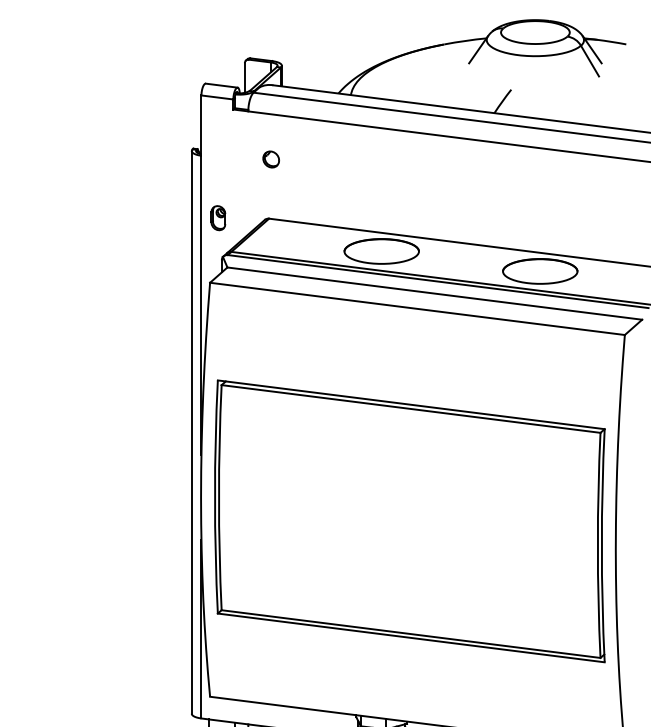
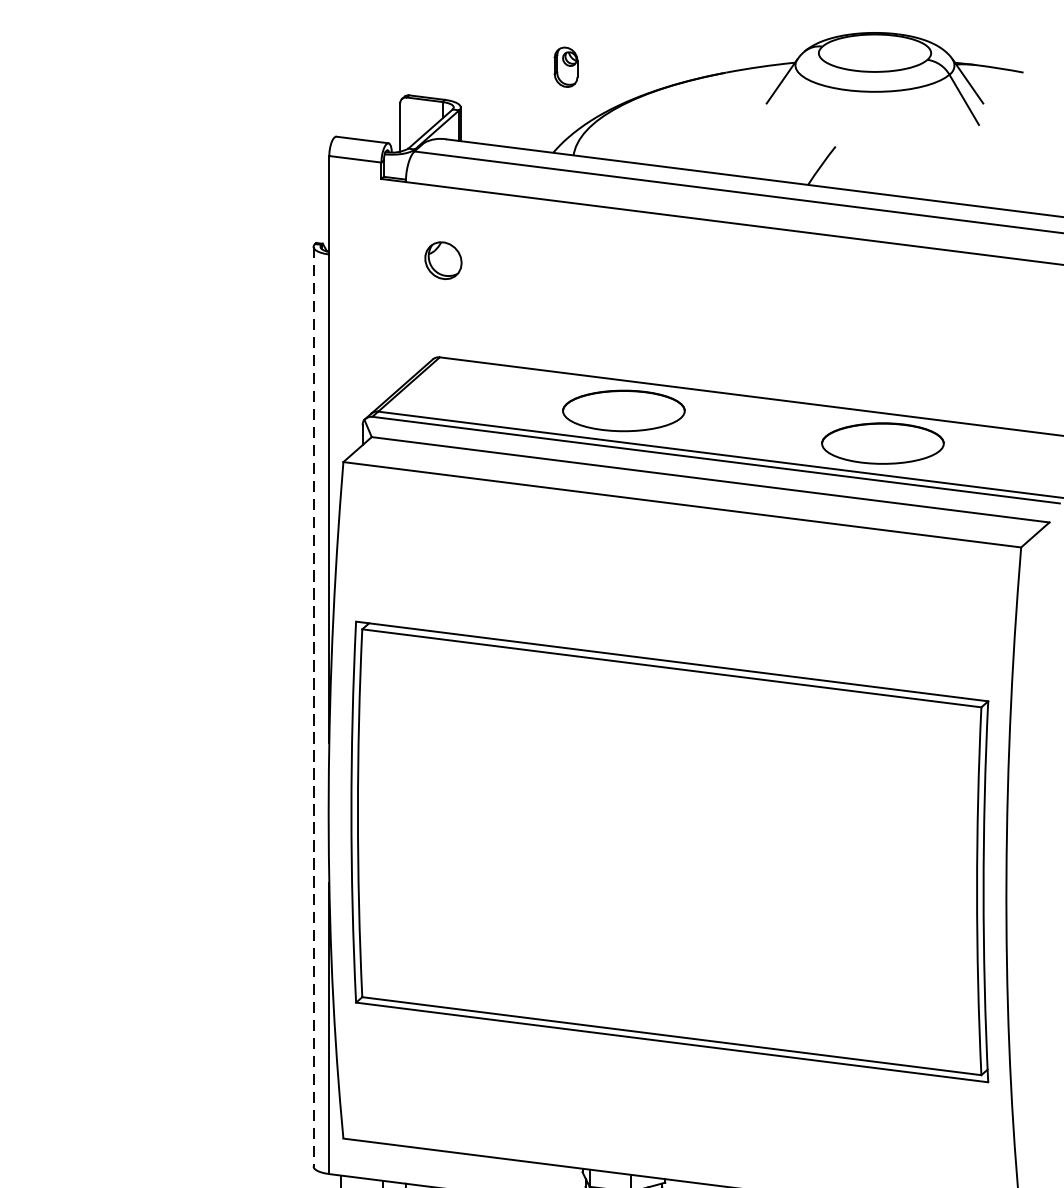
part: (270, 159) -> (442, 260), size x1.4
part: (218, 218) -> (566, 67), moved
line: (191, 432) -> (313, 706), solid -> dashed

